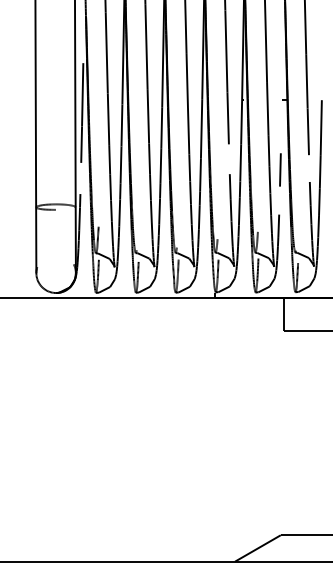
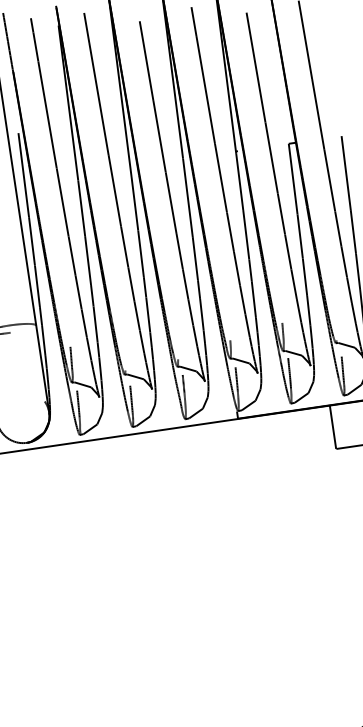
line: (280, 126) -> (291, 178), added
line: (228, 159) -> (229, 232), added
line: (308, 168) -> (337, 229), added
line: (80, 178) -> (37, 286), added
line: (279, 200) -> (304, 277), added

